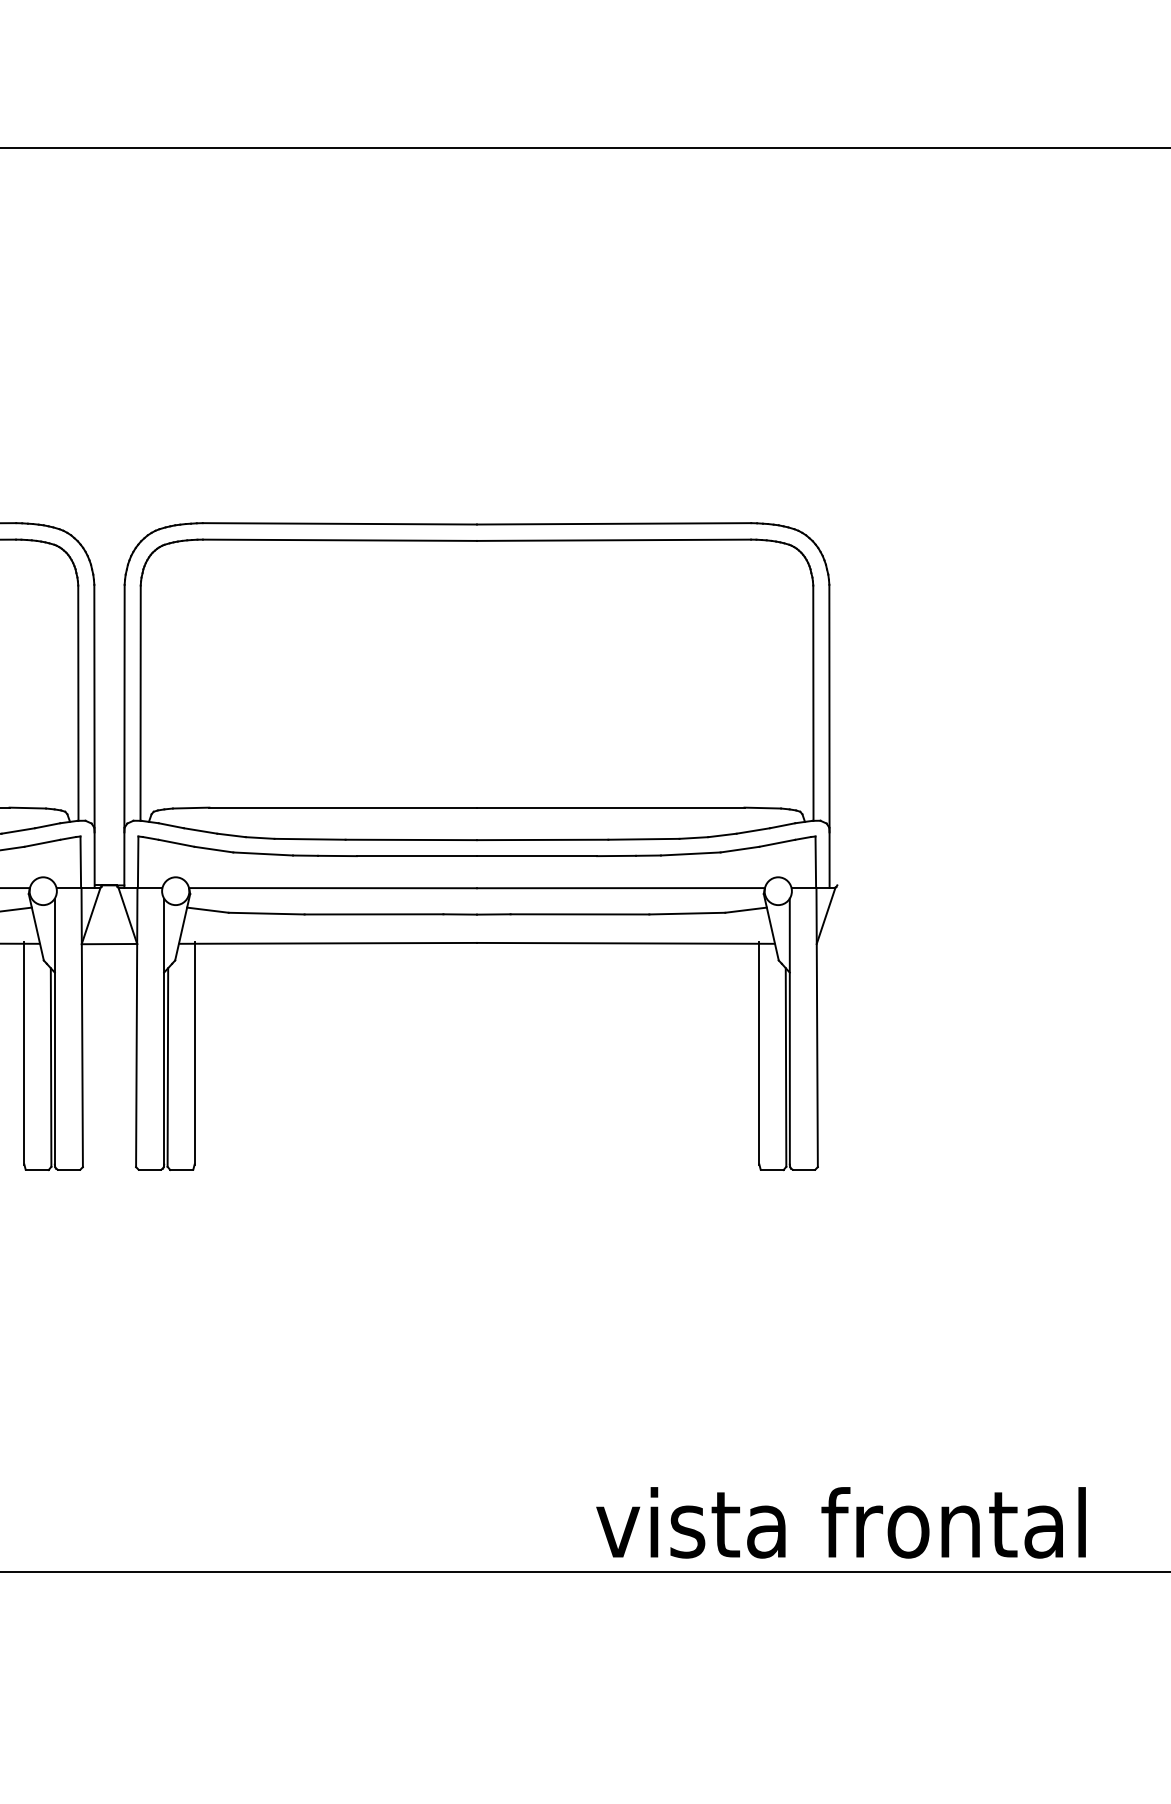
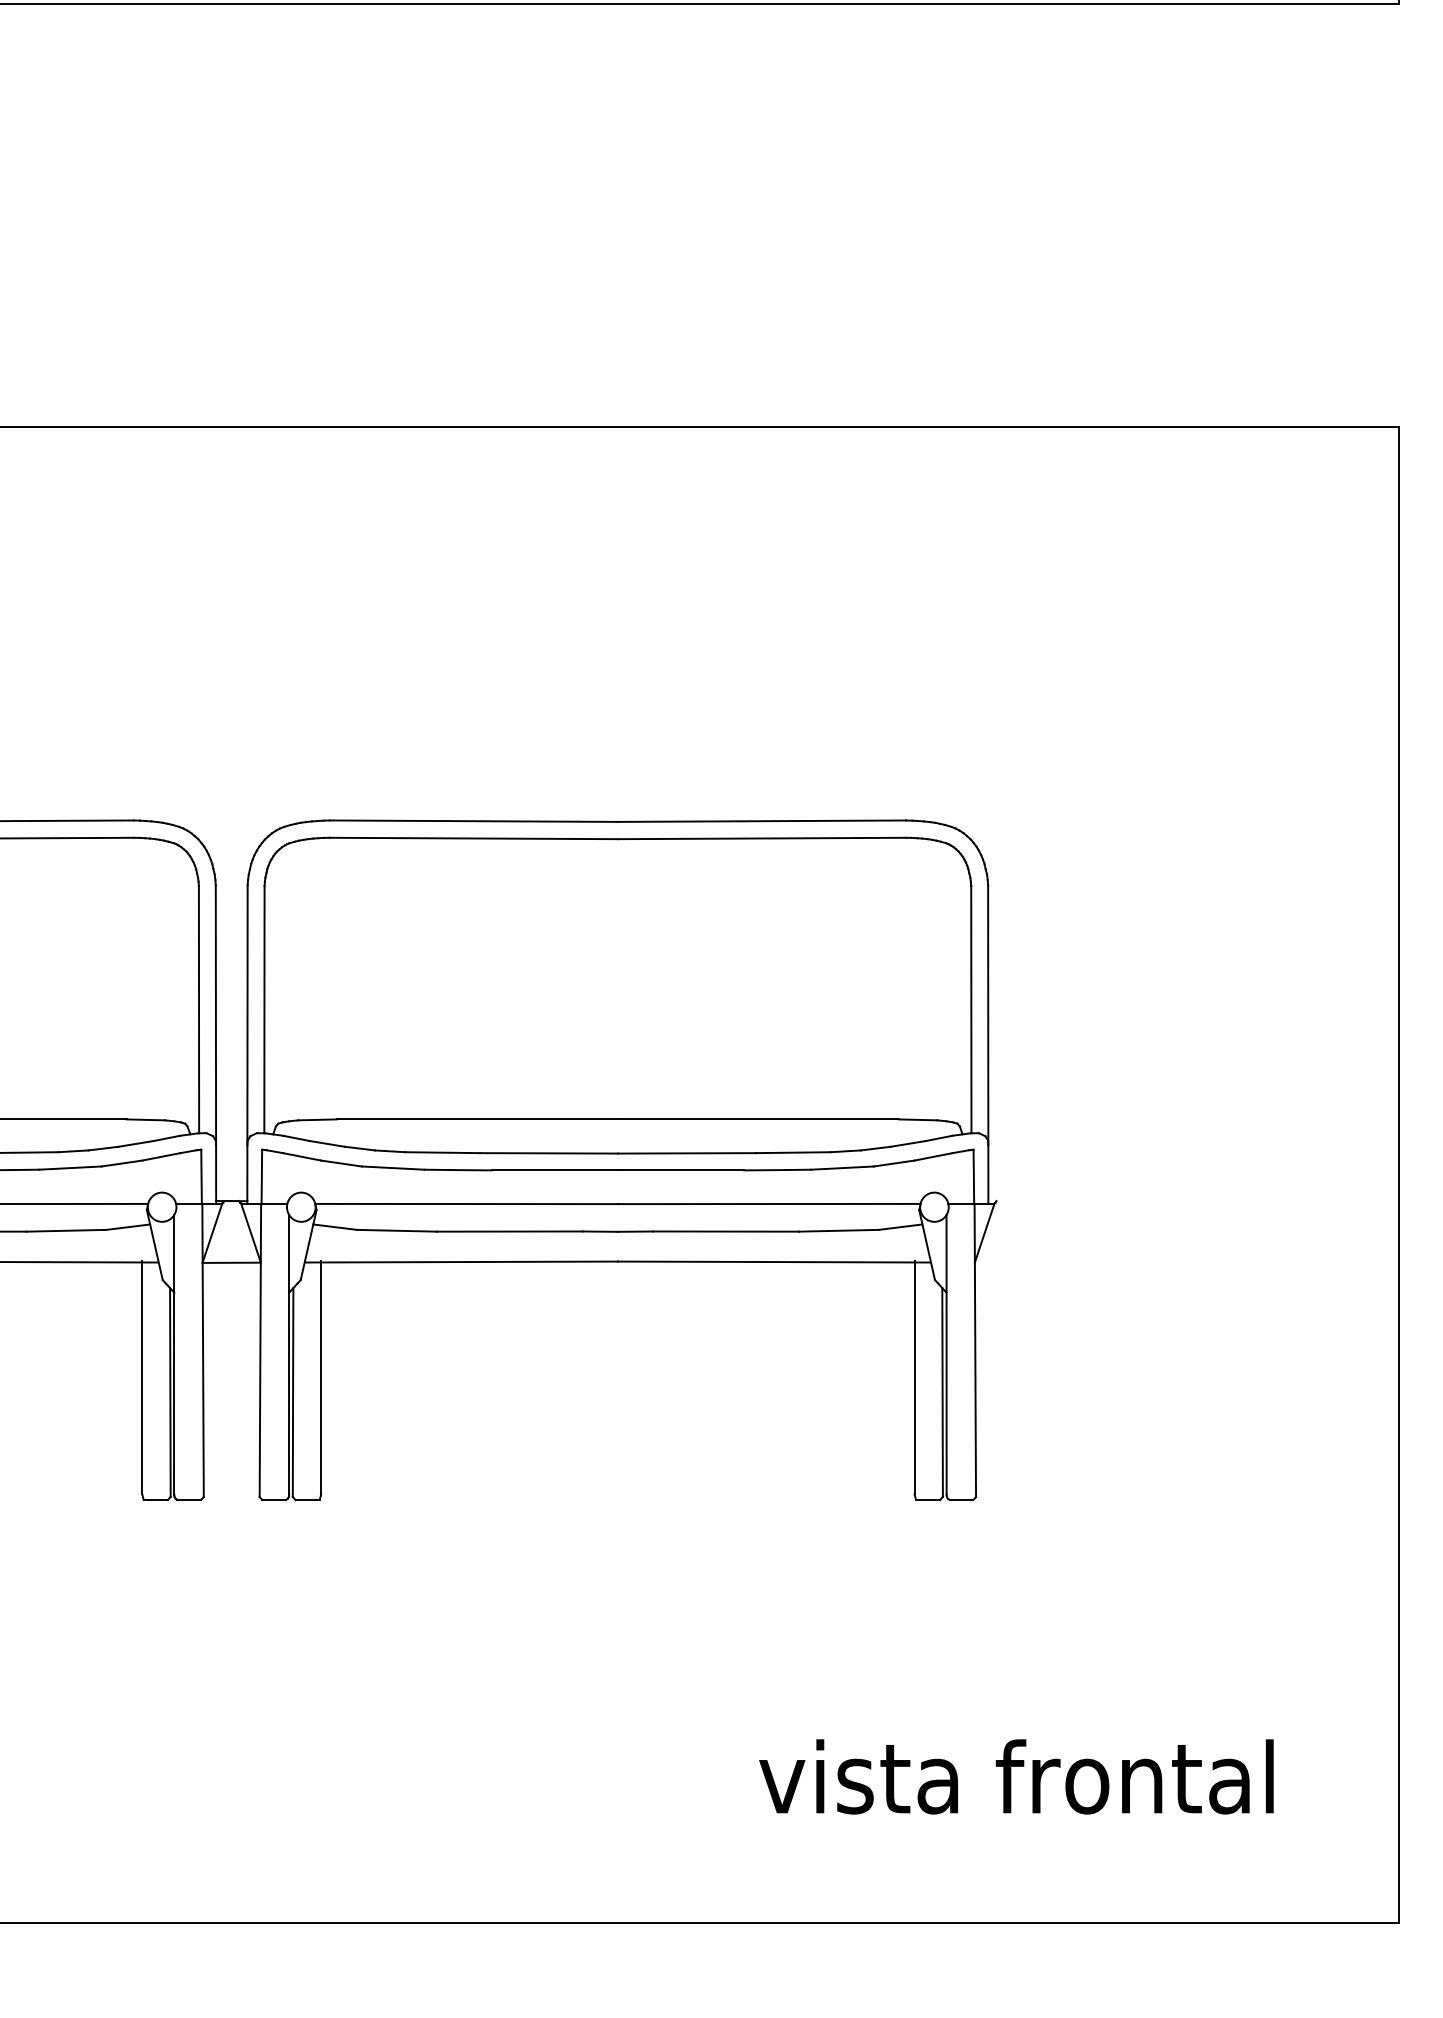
text: (841, 1522) -> (1016, 1776), moved

